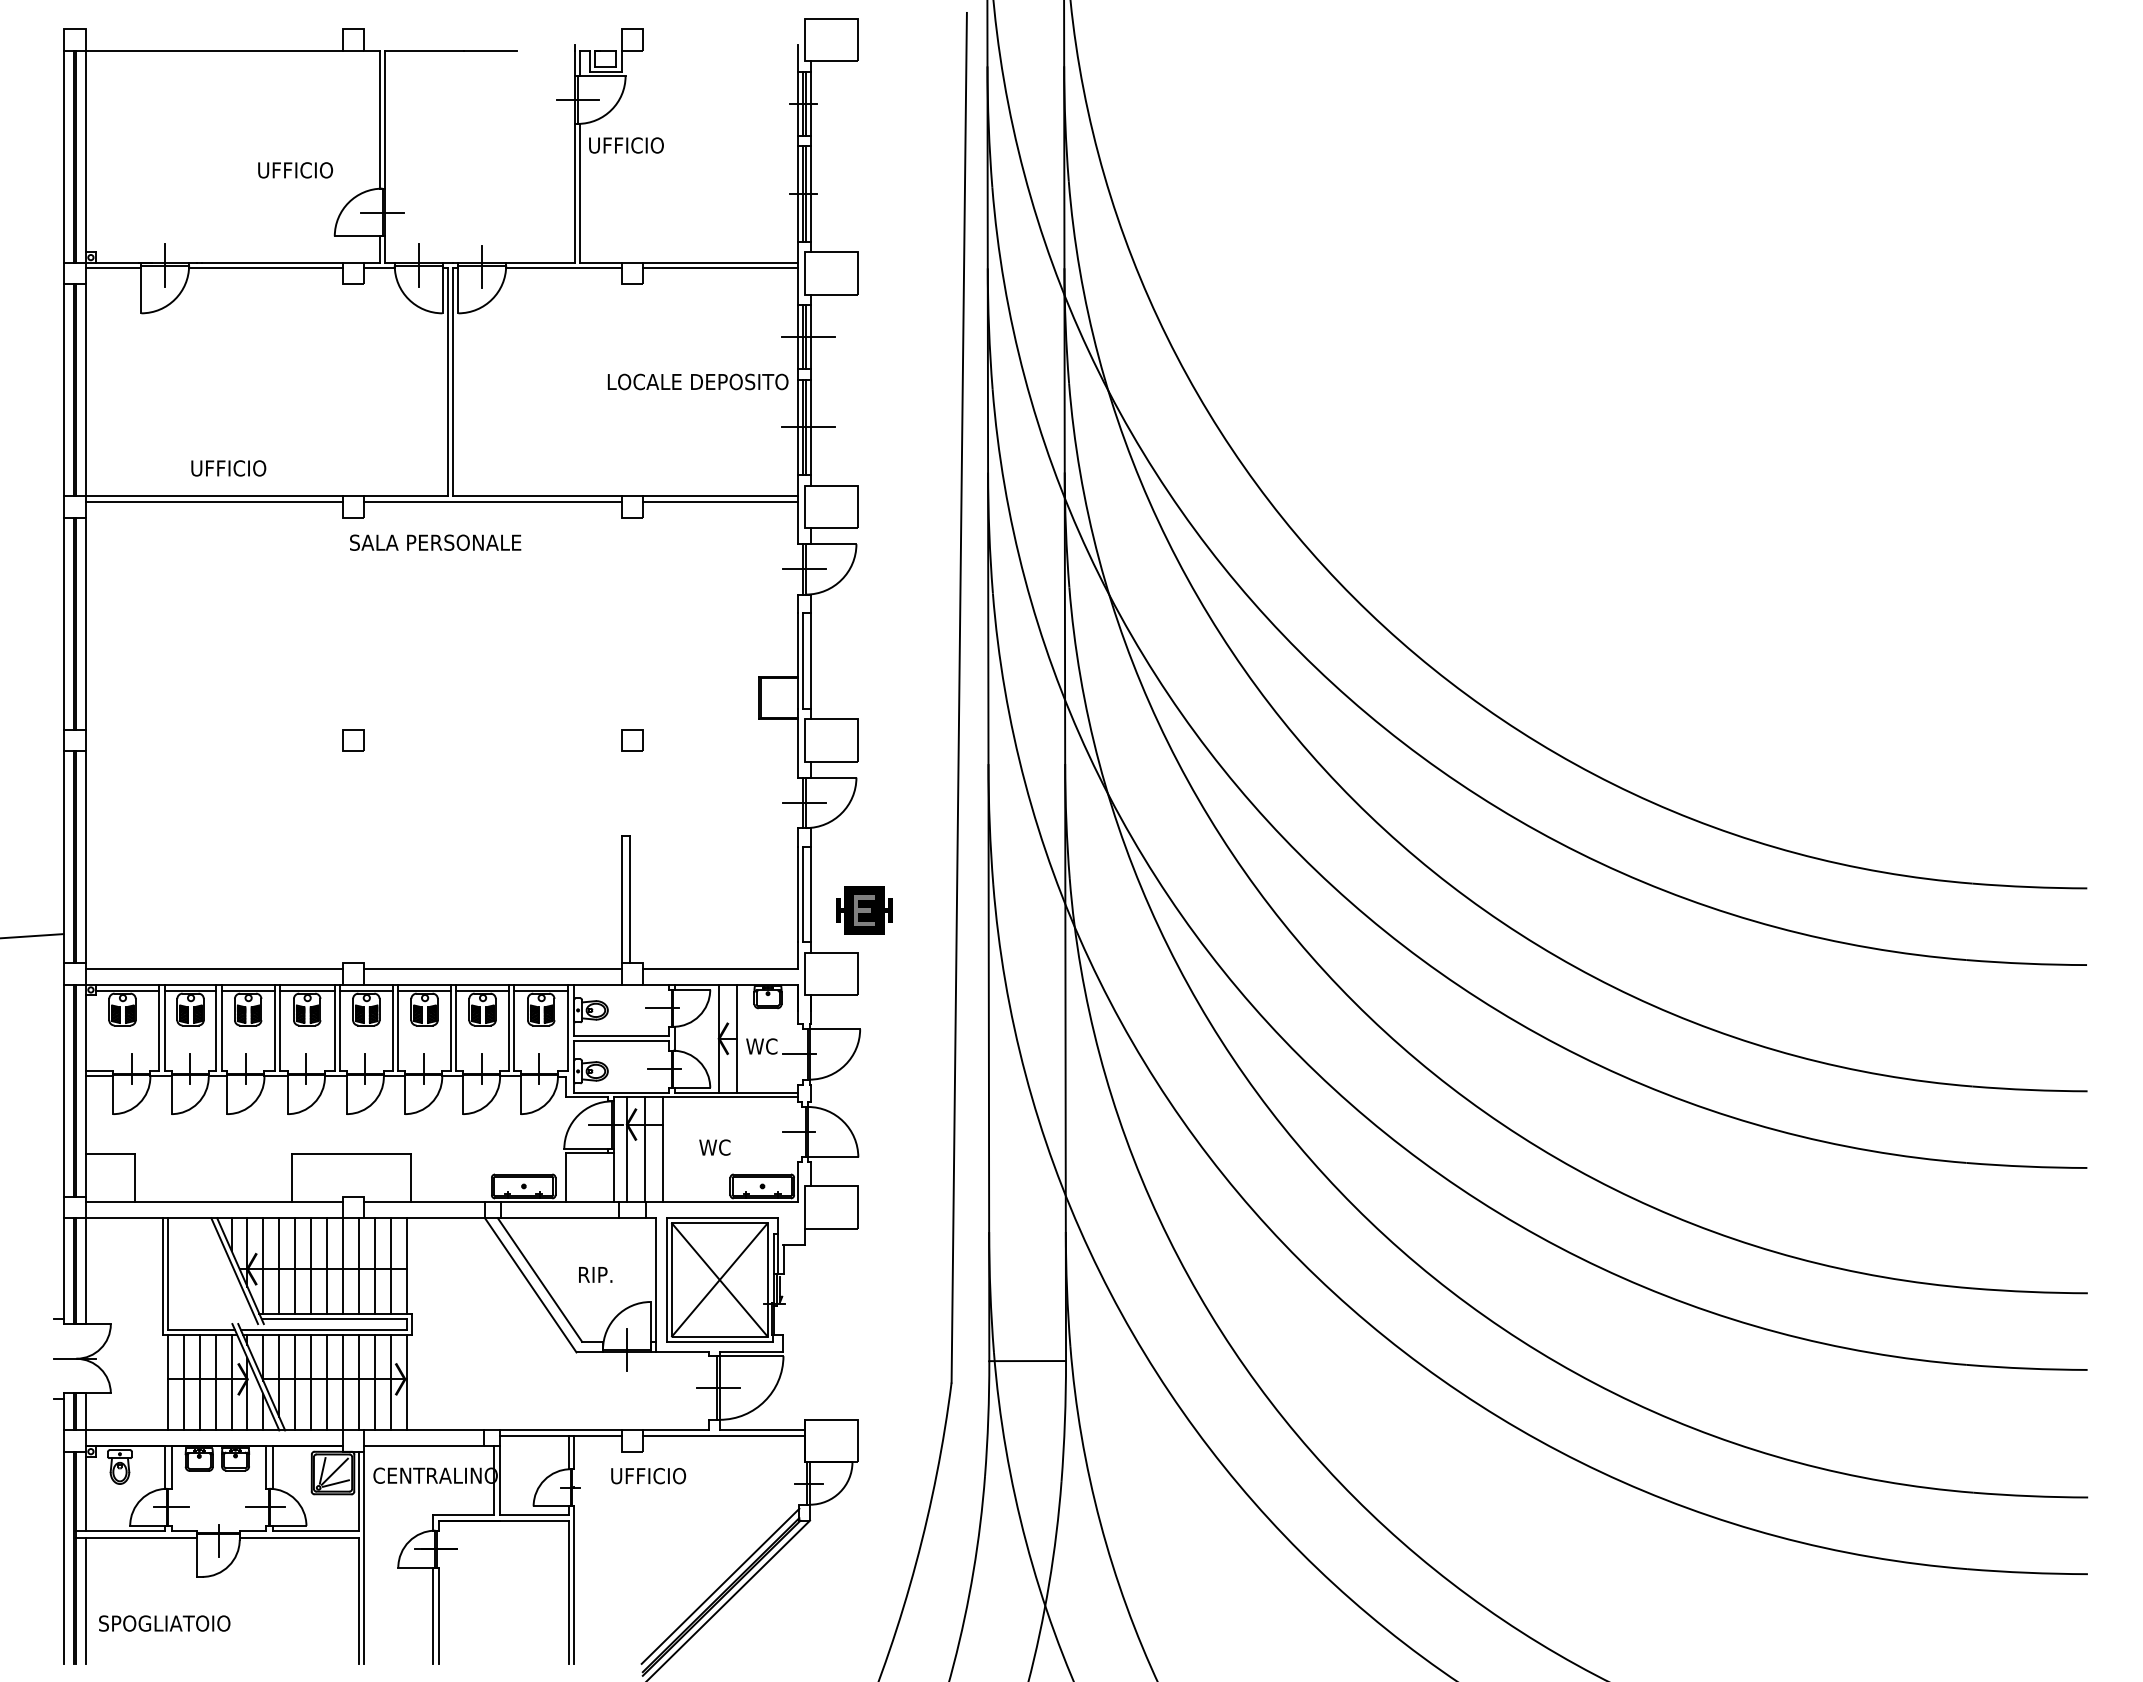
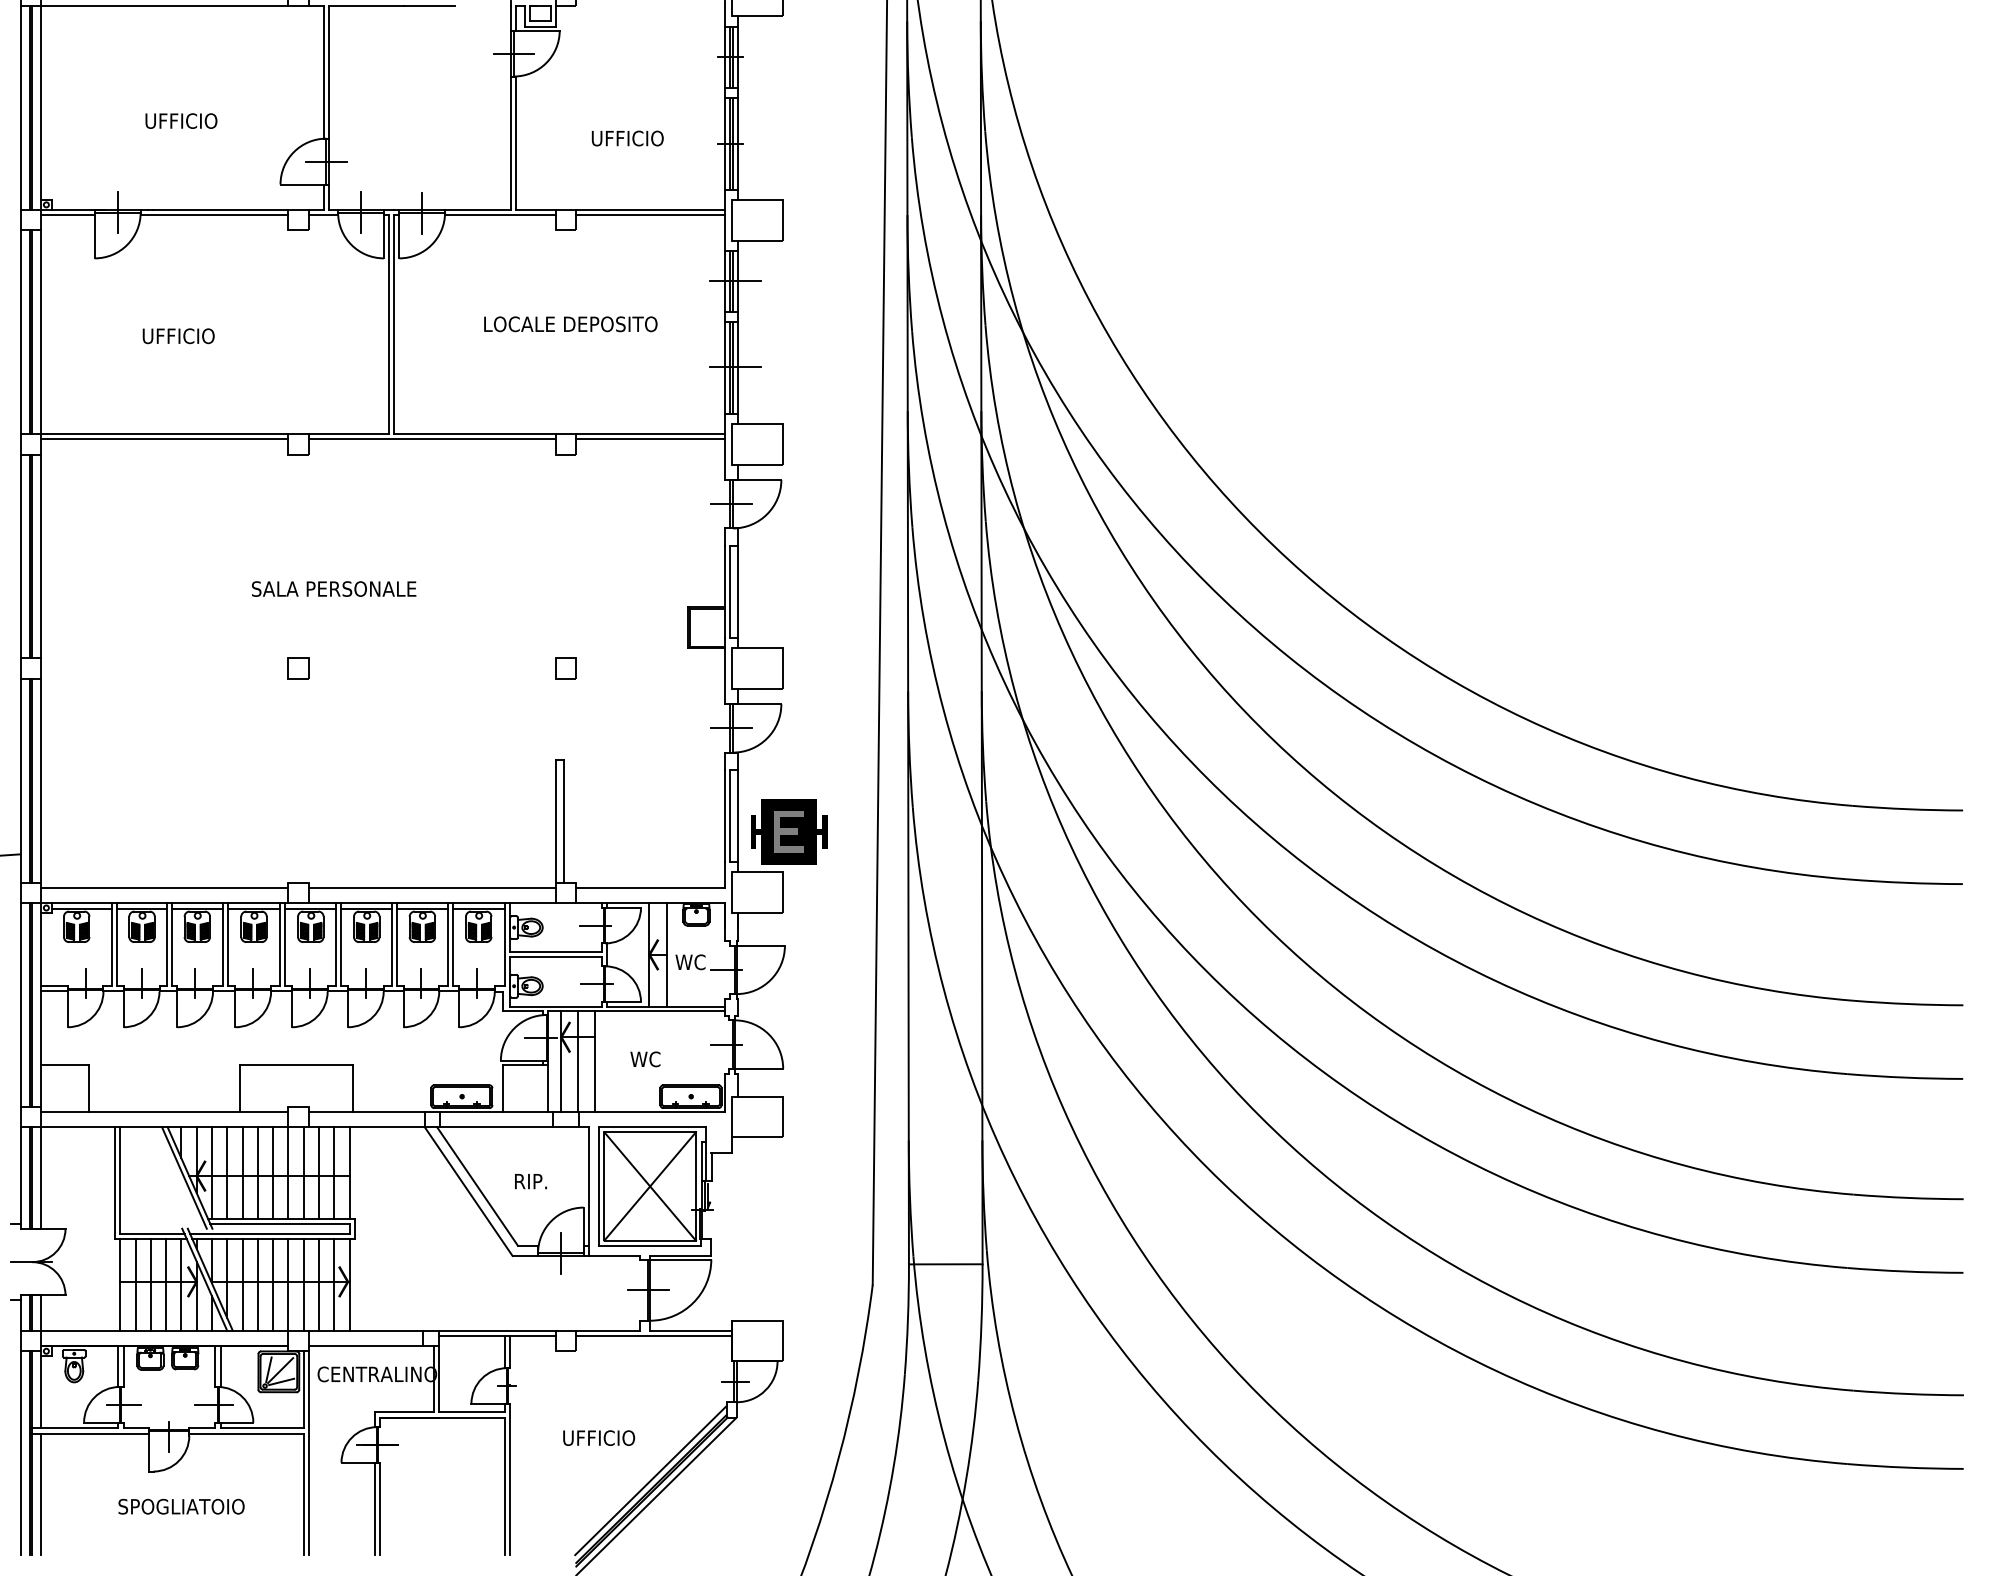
text: (626, 145) -> (627, 138), moved
text: (295, 170) -> (181, 121), moved
text: (697, 381) -> (570, 323), moved
text: (228, 468) -> (178, 336), moved
text: (435, 542) -> (334, 588), moved
part: (864, 910) -> (789, 831), size x1.43
text: (648, 1476) -> (599, 1438), moved
text: (164, 1623) -> (181, 1506), moved

